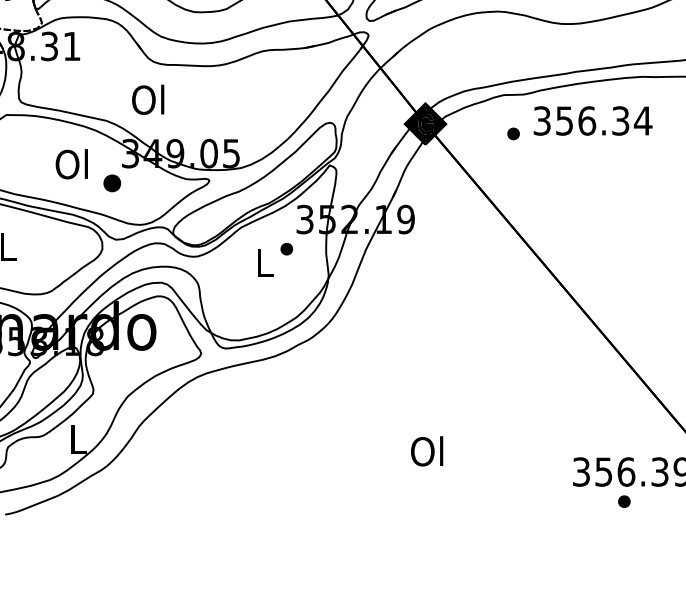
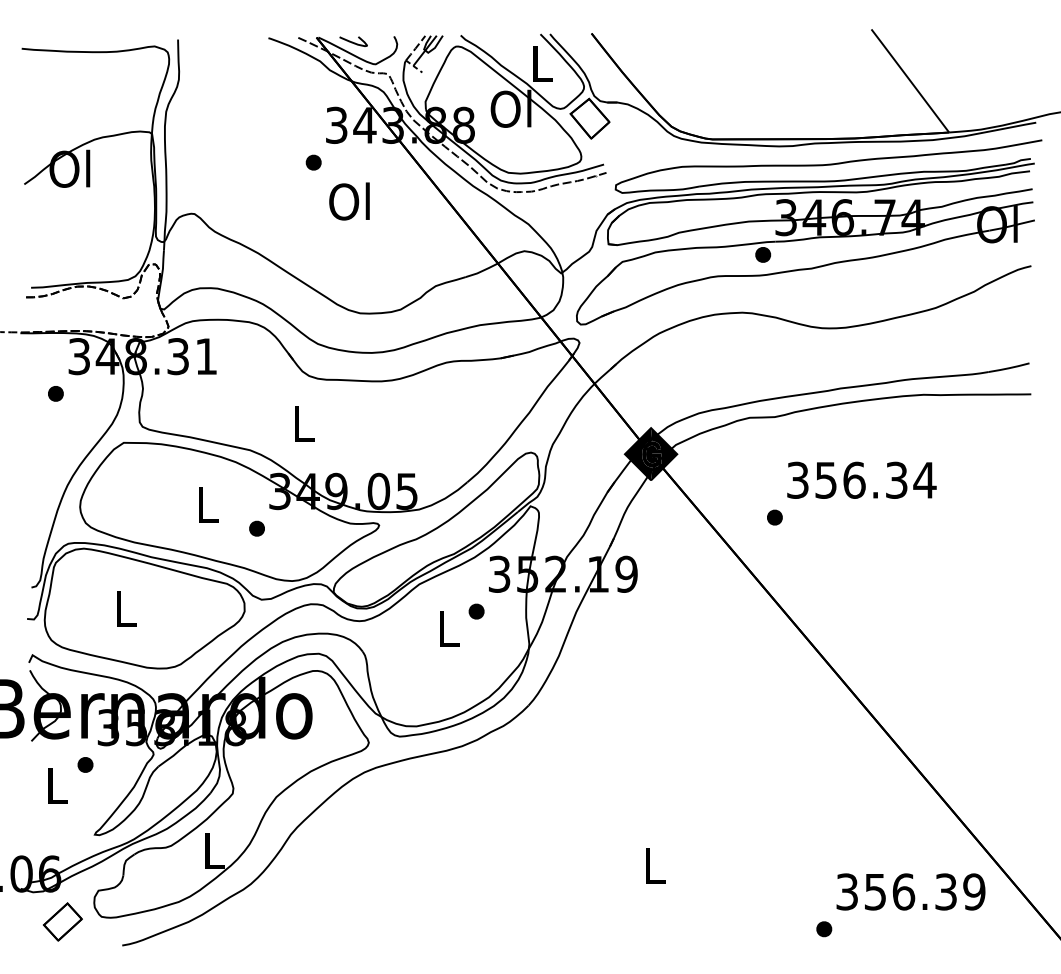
text: (147, 99) -> (301, 423), Ol -> L
text: (592, 120) -> (861, 479), moved
part: (513, 133) -> (774, 517), moved
text: (71, 164) -> (205, 504), Ol -> L
part: (111, 183) -> (256, 528), size x0.71
text: (426, 451) -> (652, 866), Ol -> L
part: (624, 501) -> (824, 929), moved

